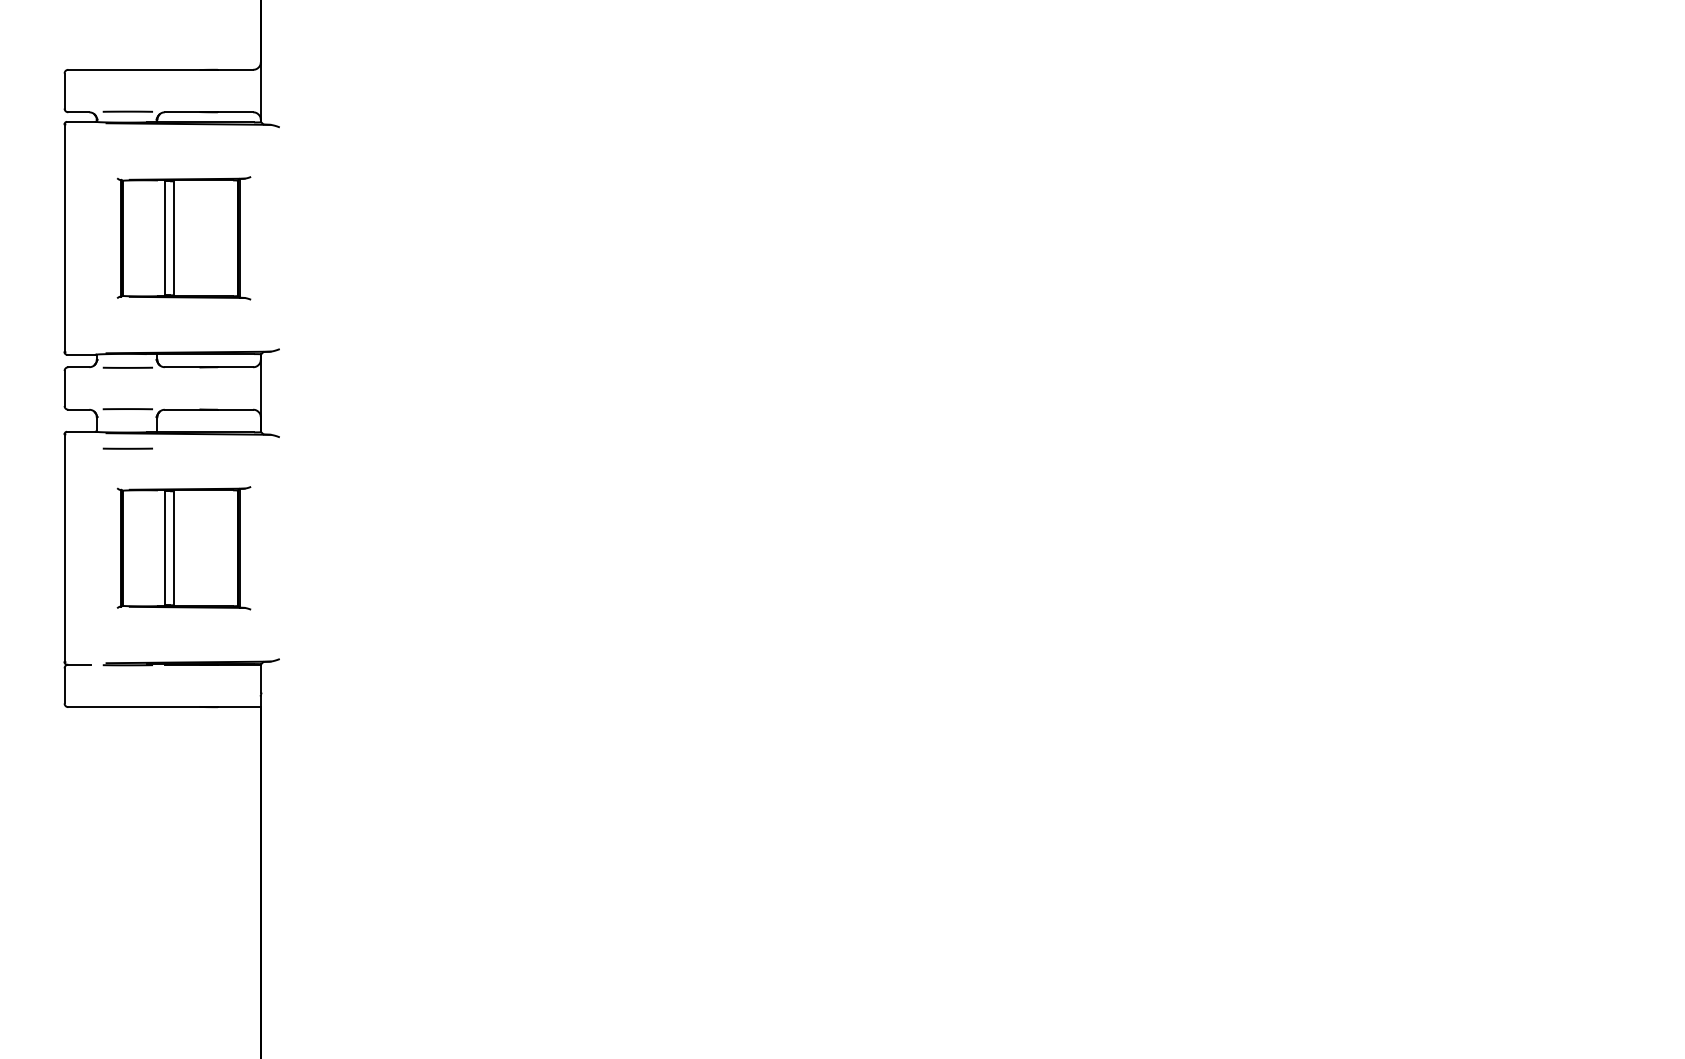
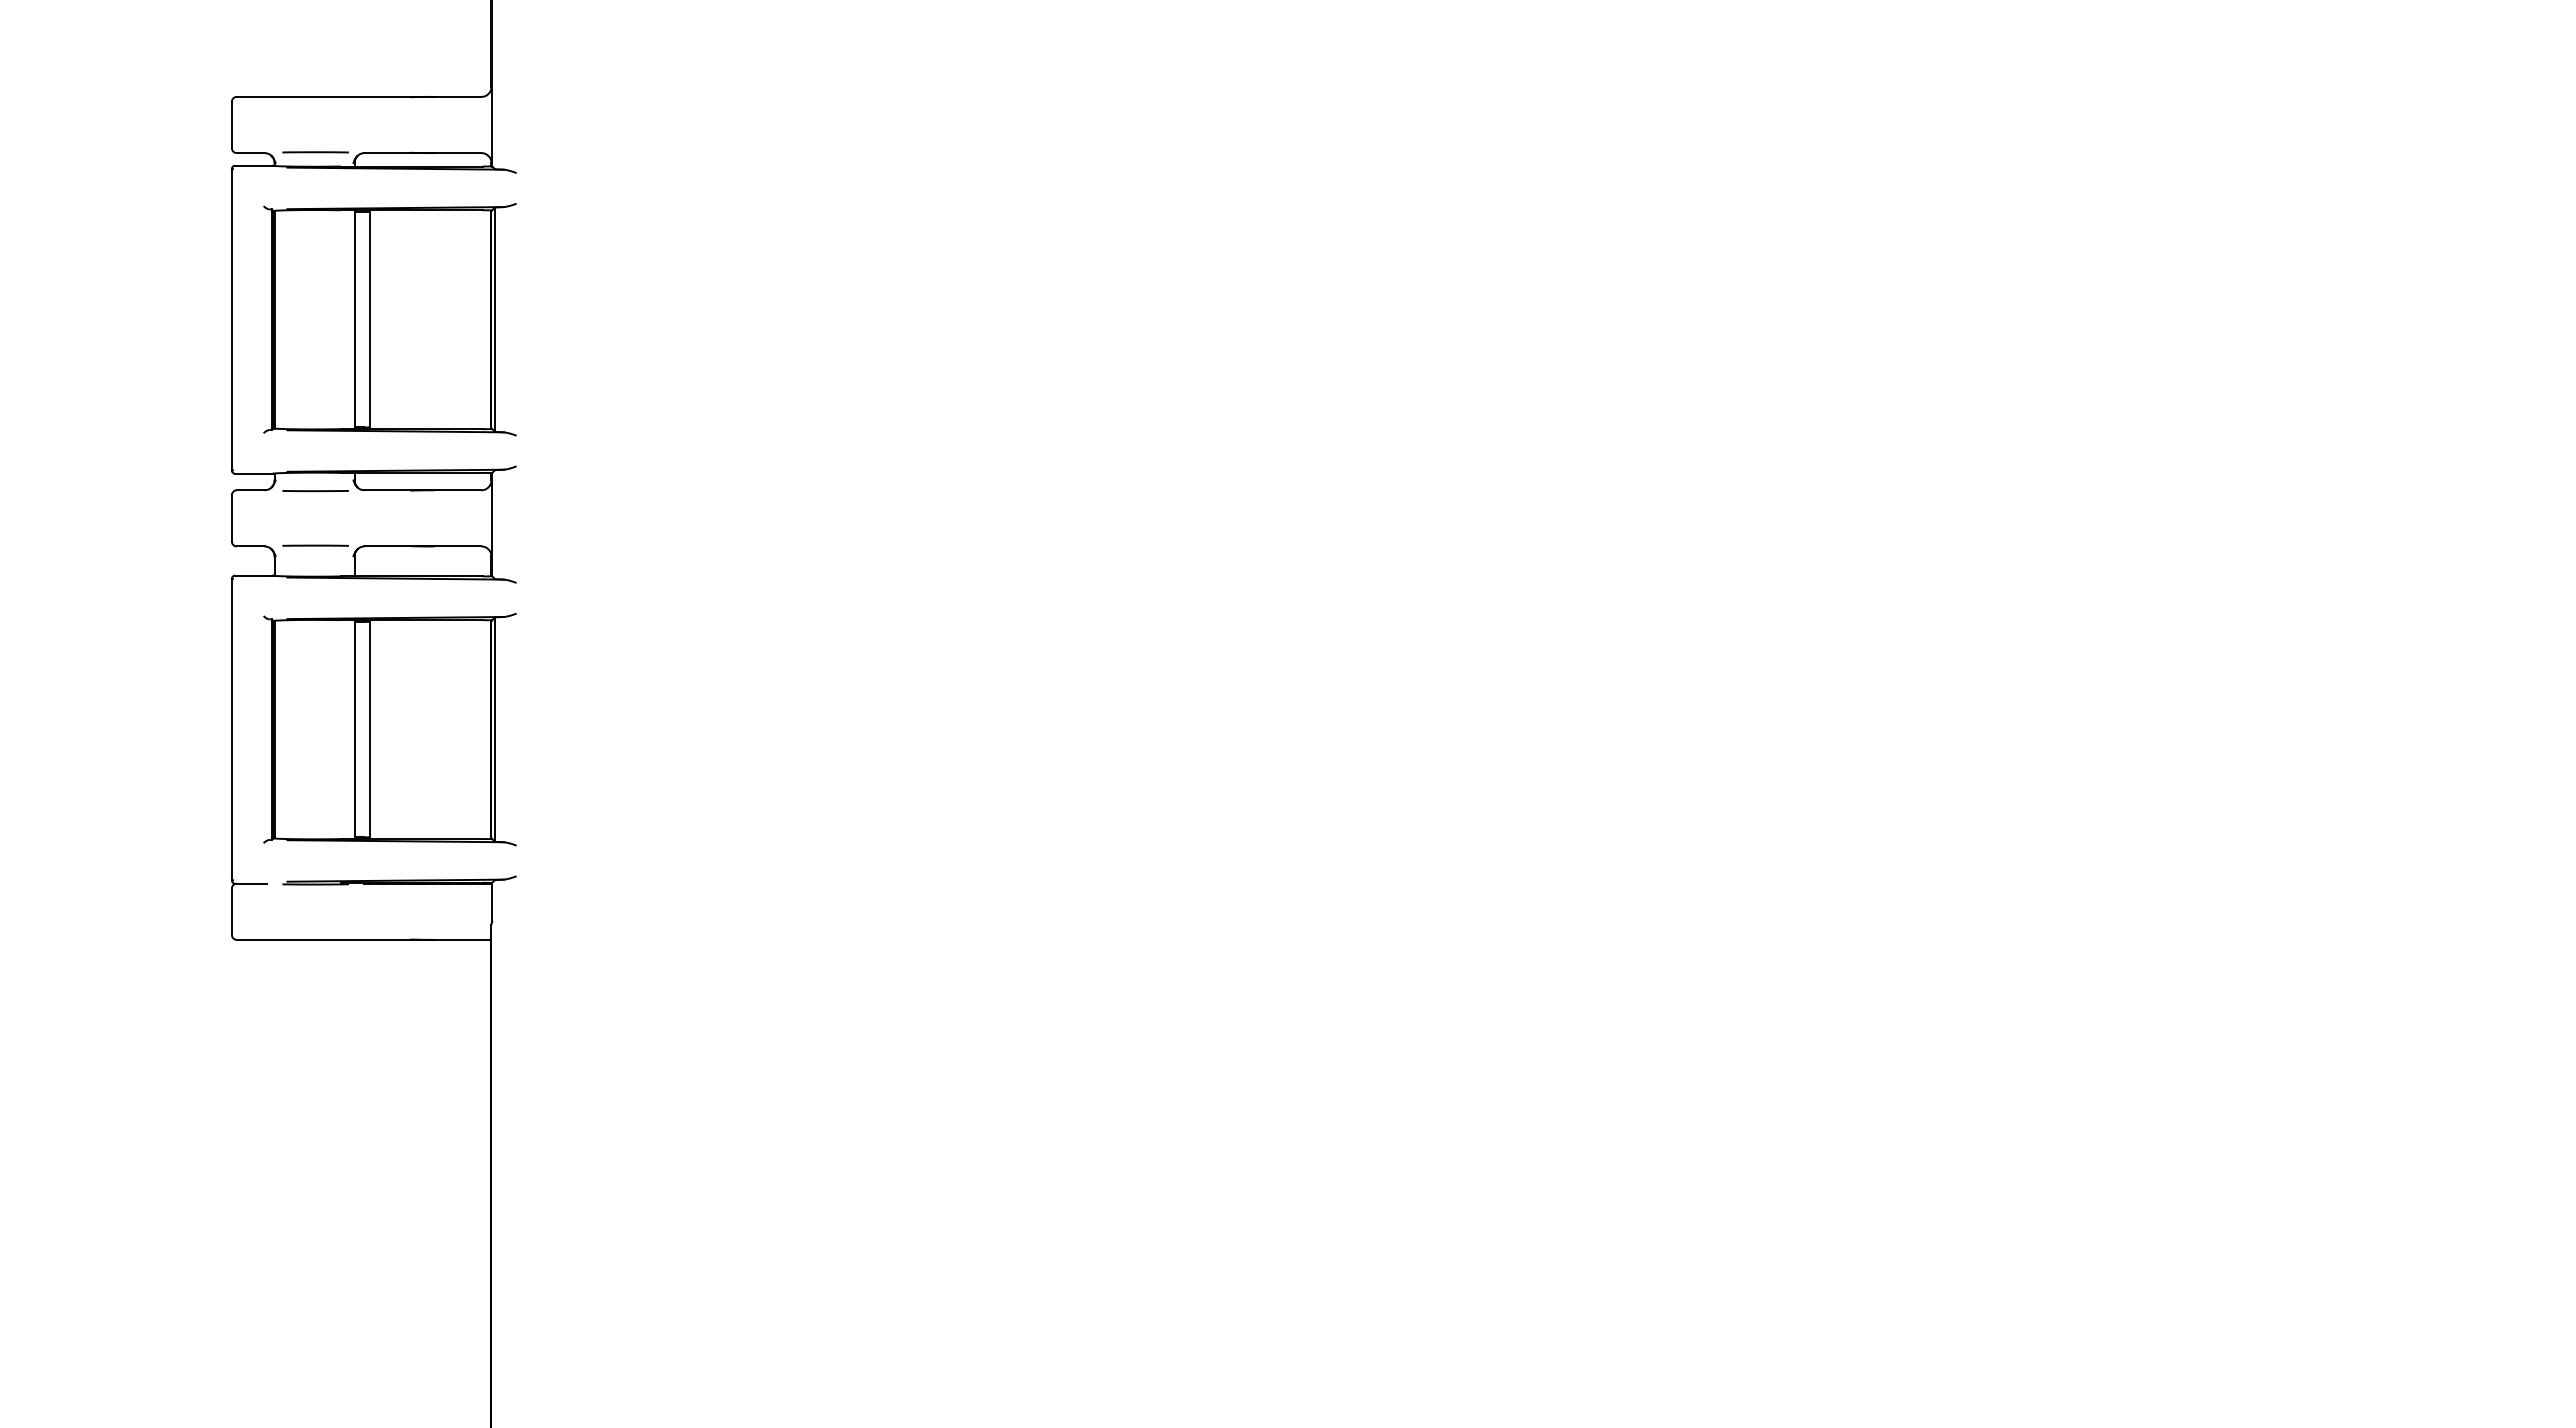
part: (183, 238) -> (389, 319), size x1.43
line: (127, 449) -> (315, 598), removed
part: (183, 548) -> (389, 729), size x1.43

